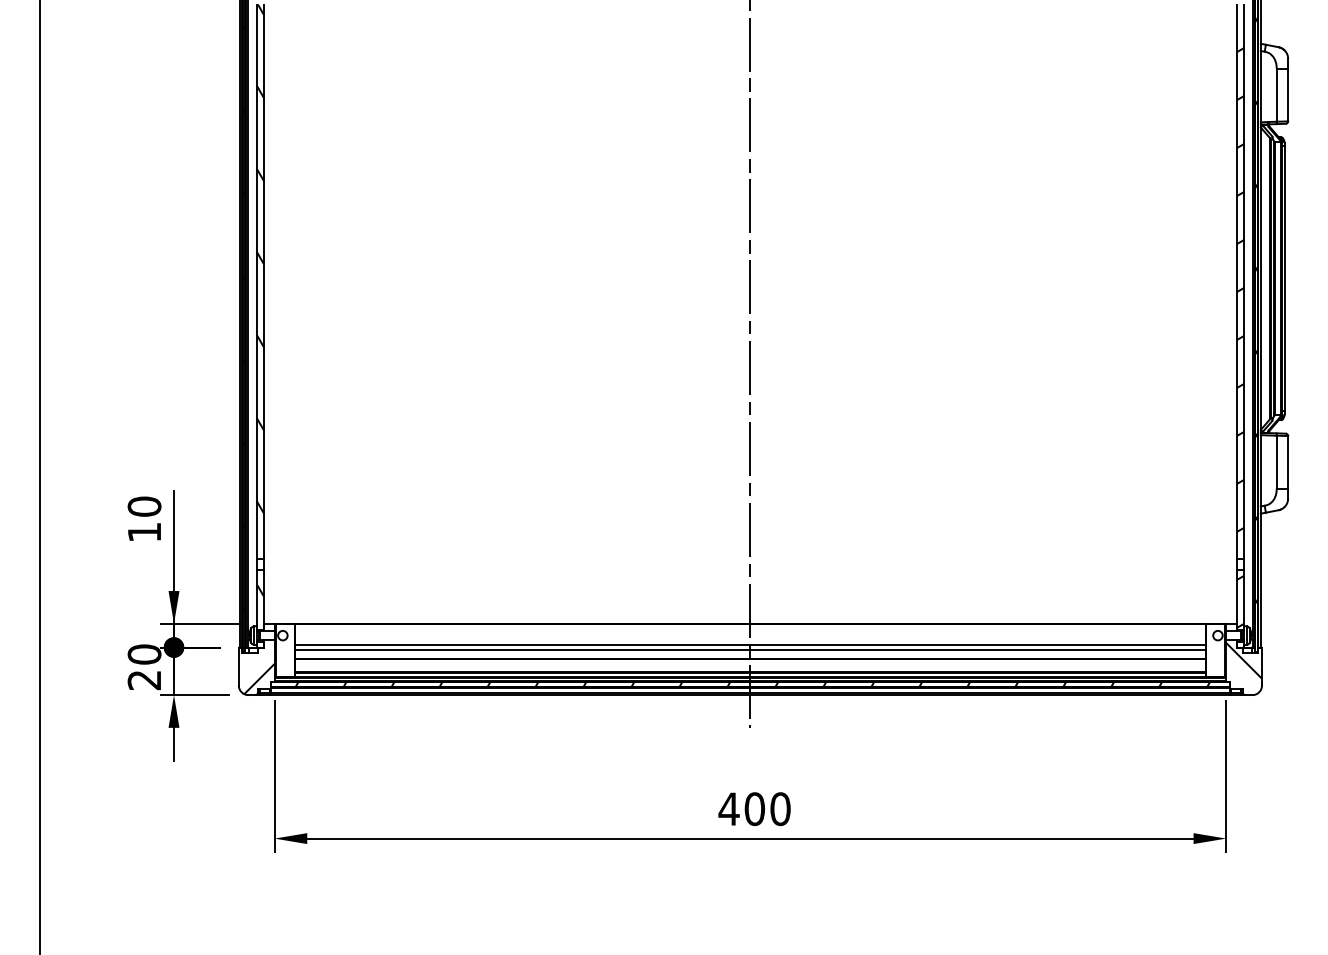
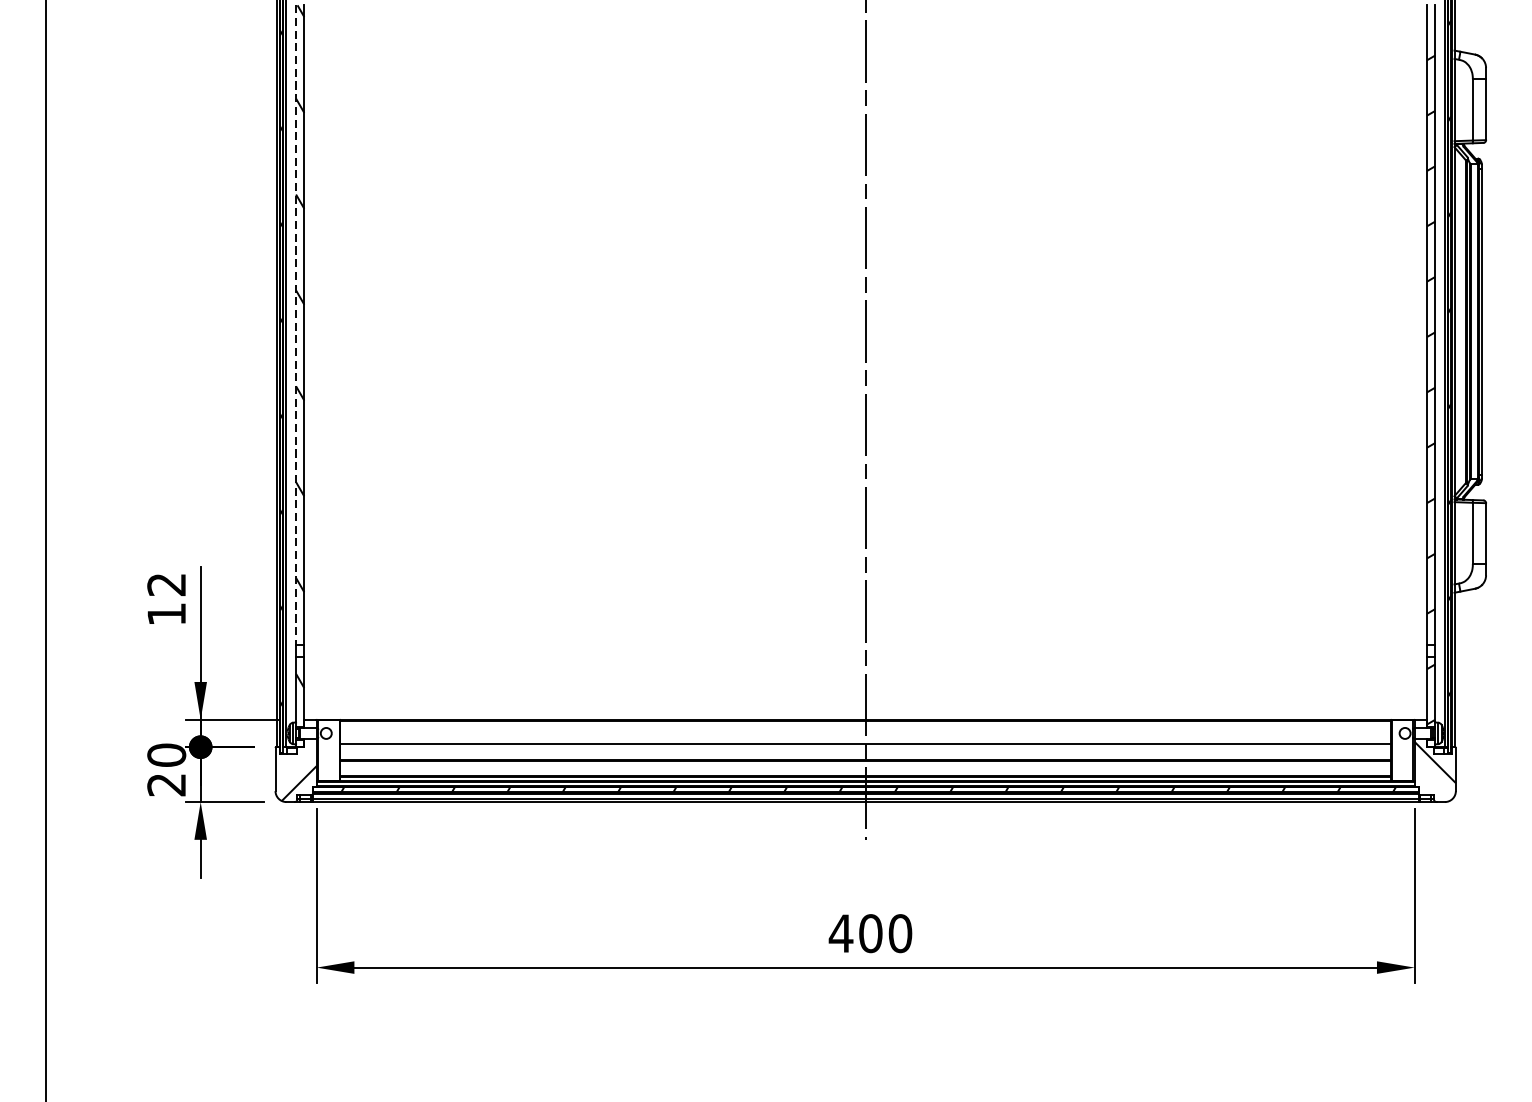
line: (256, 282) -> (295, 326), solid -> dashed
text: (144, 506) -> (166, 584), 10 -> 12
line: (750, 649) -> (865, 749), removed

